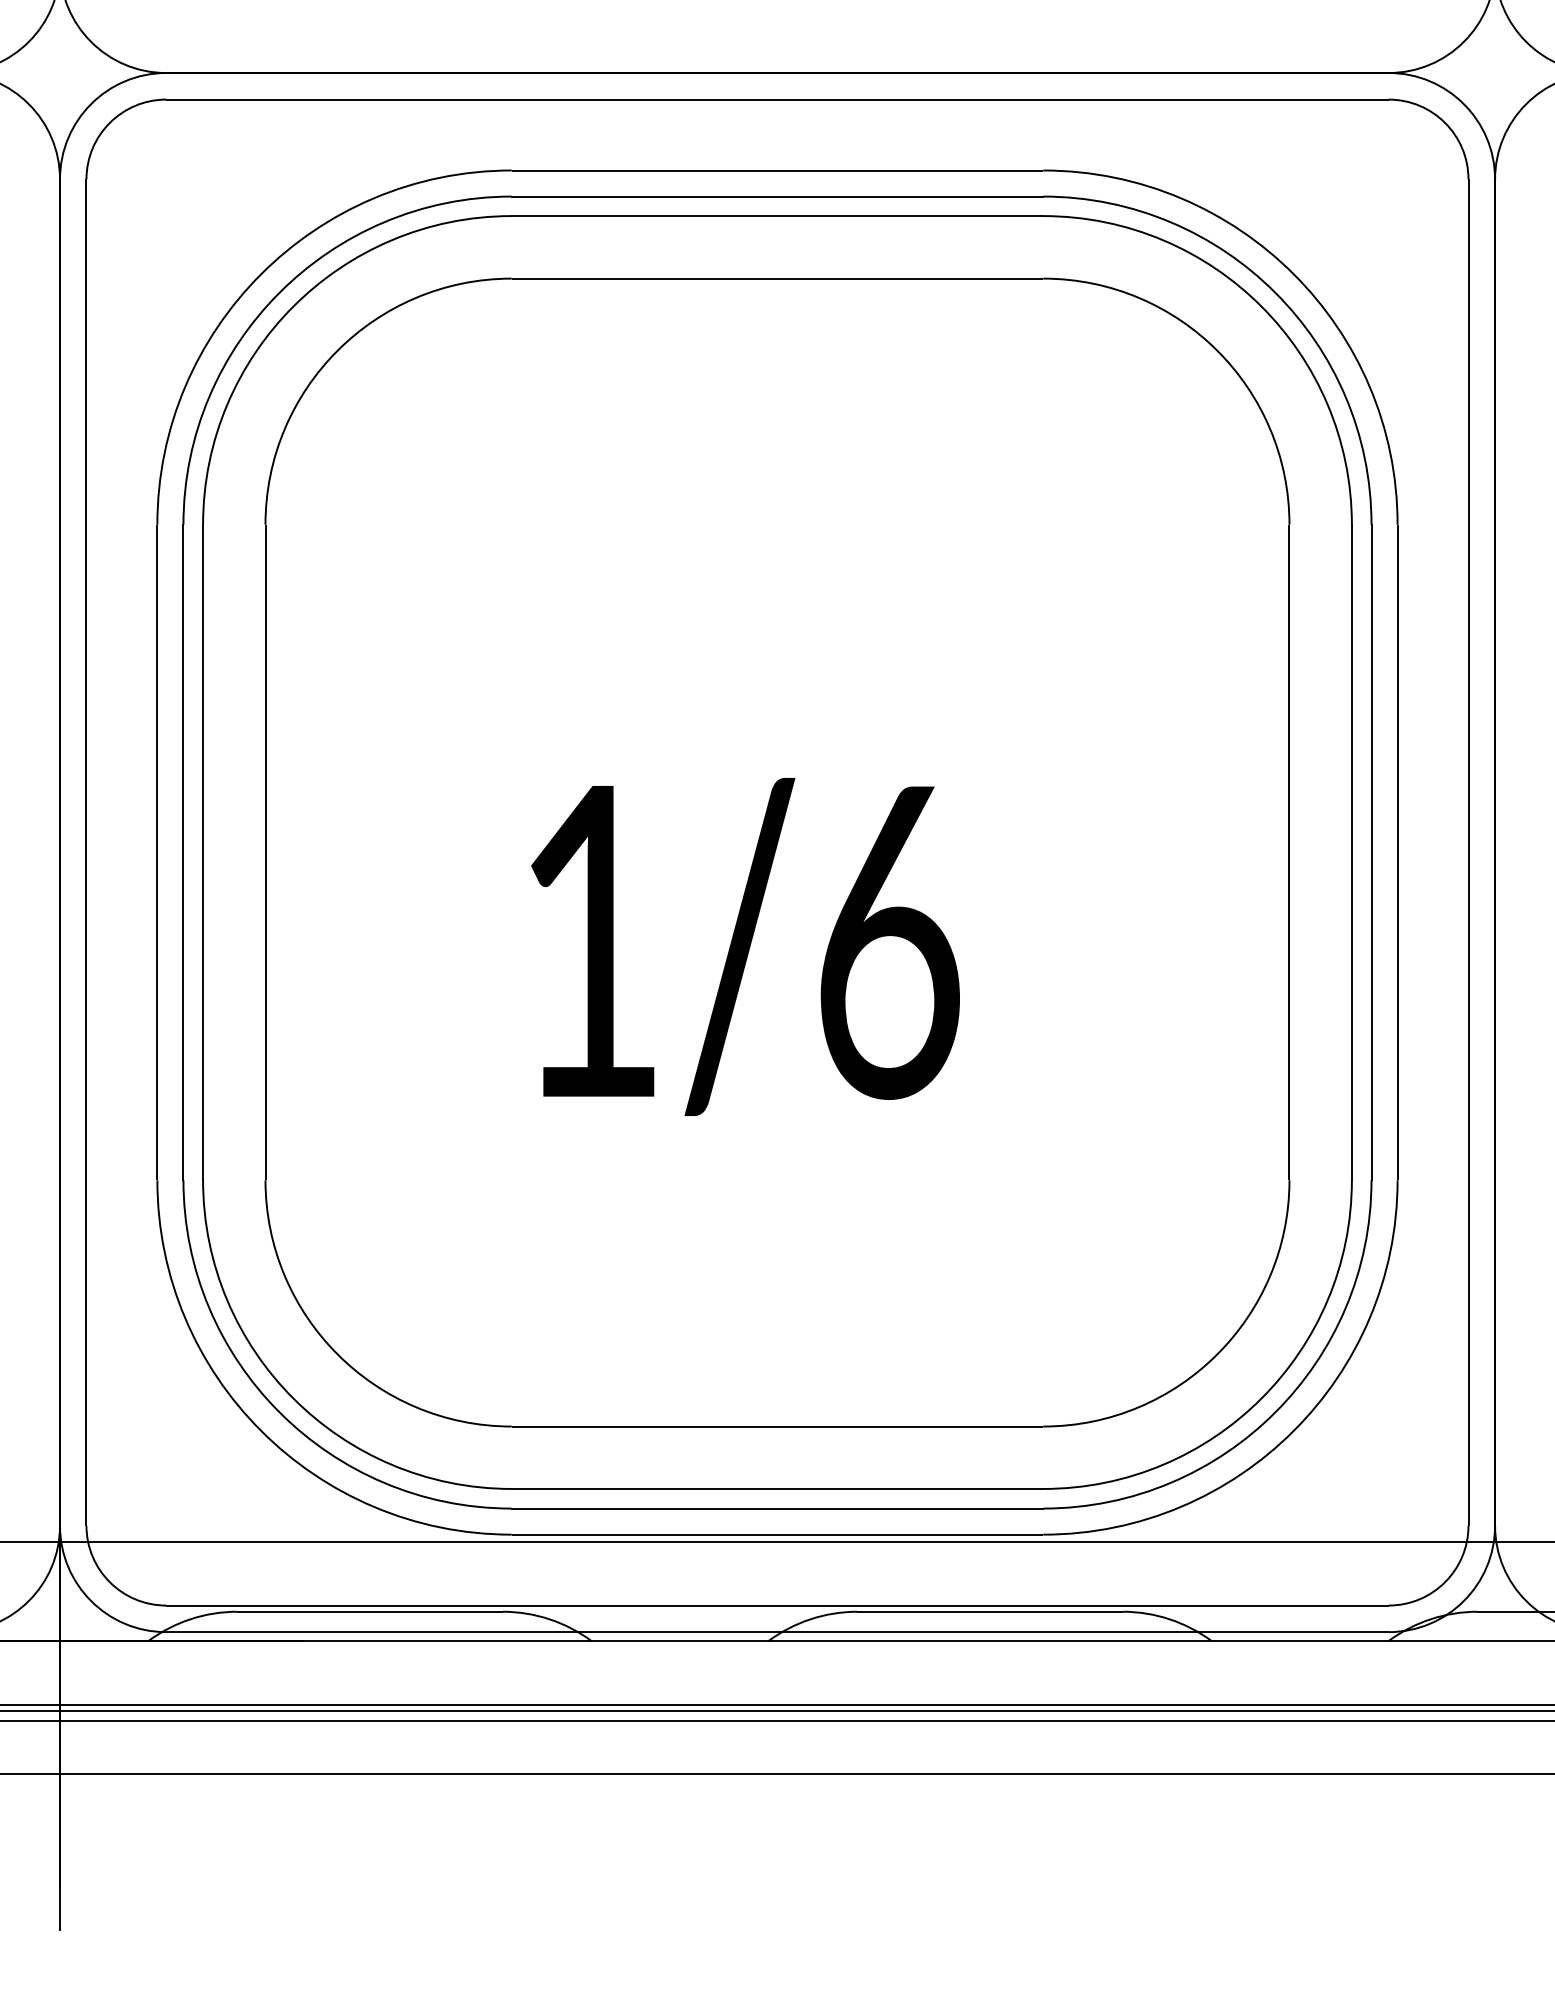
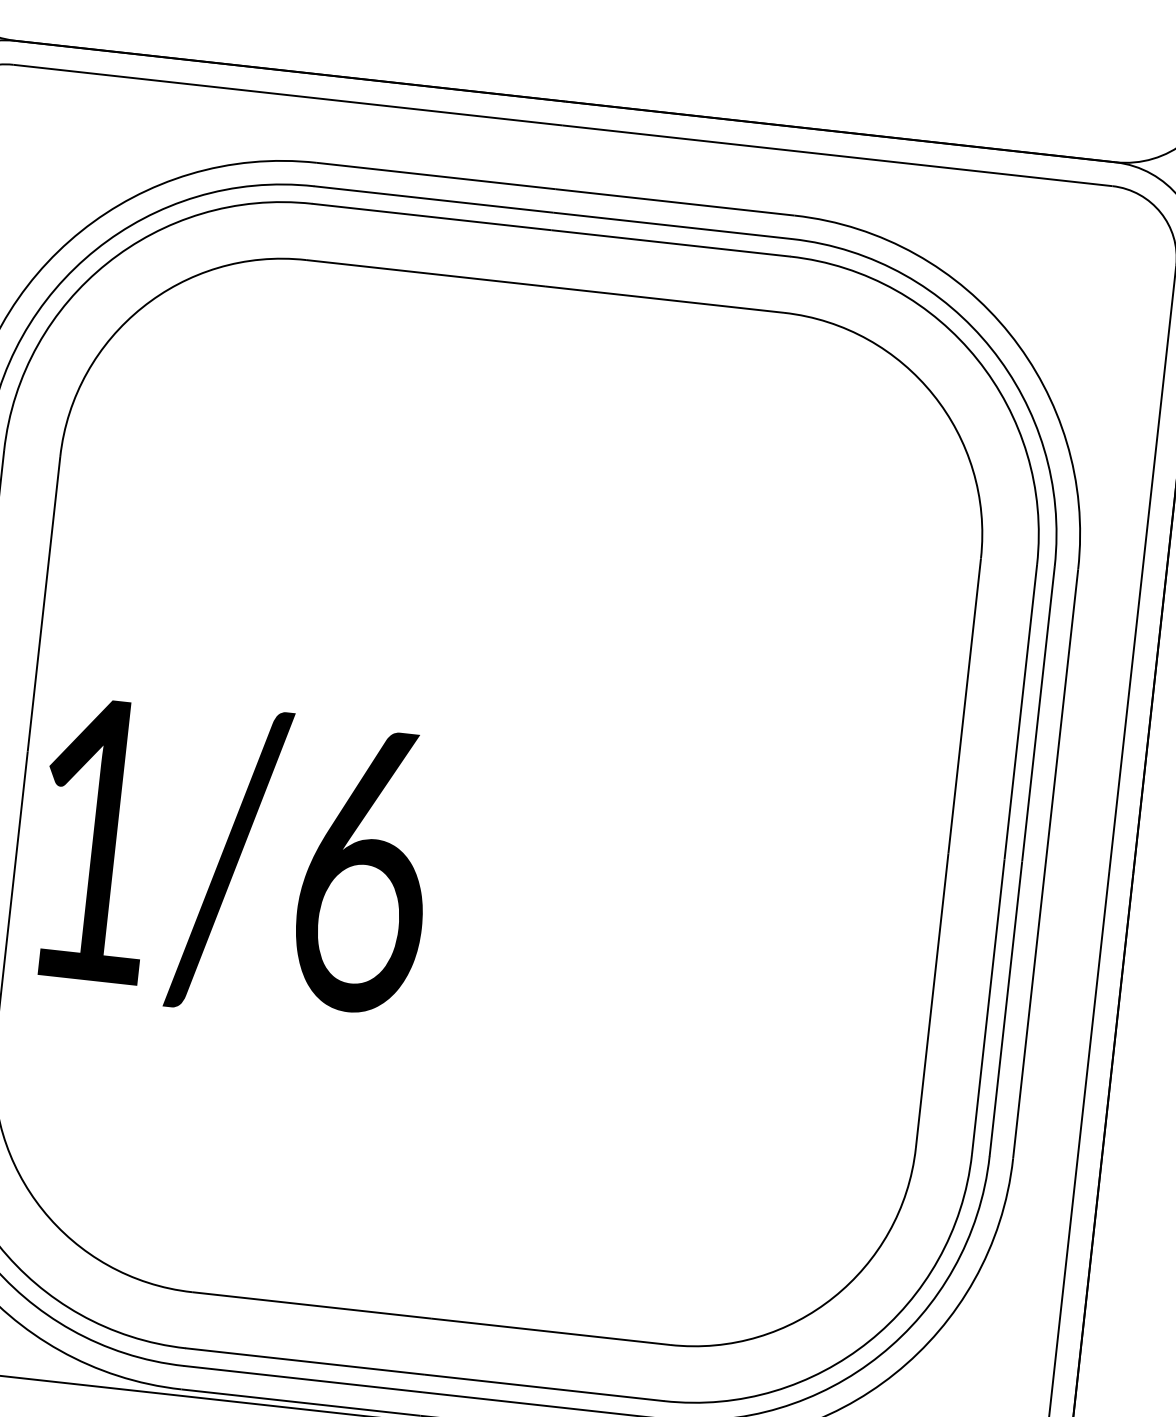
text: (745, 946) -> (234, 859), moved

